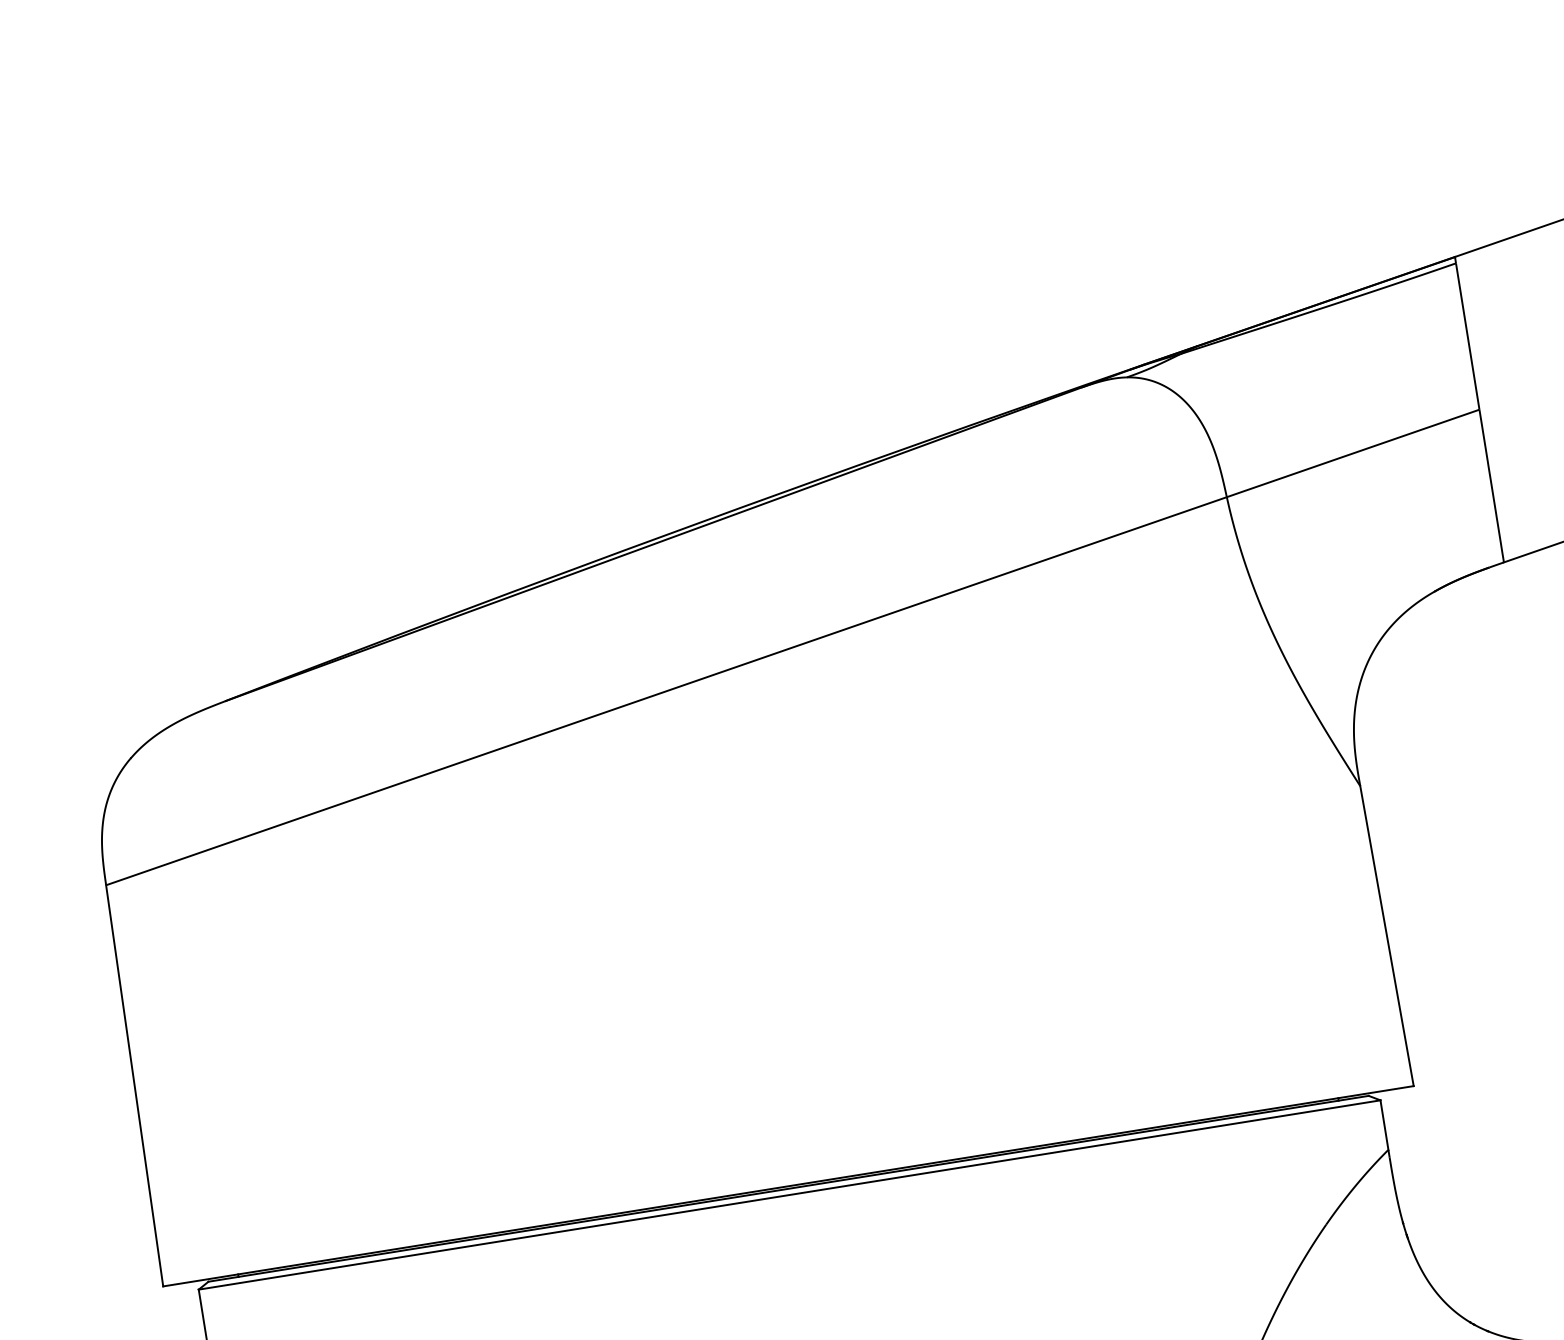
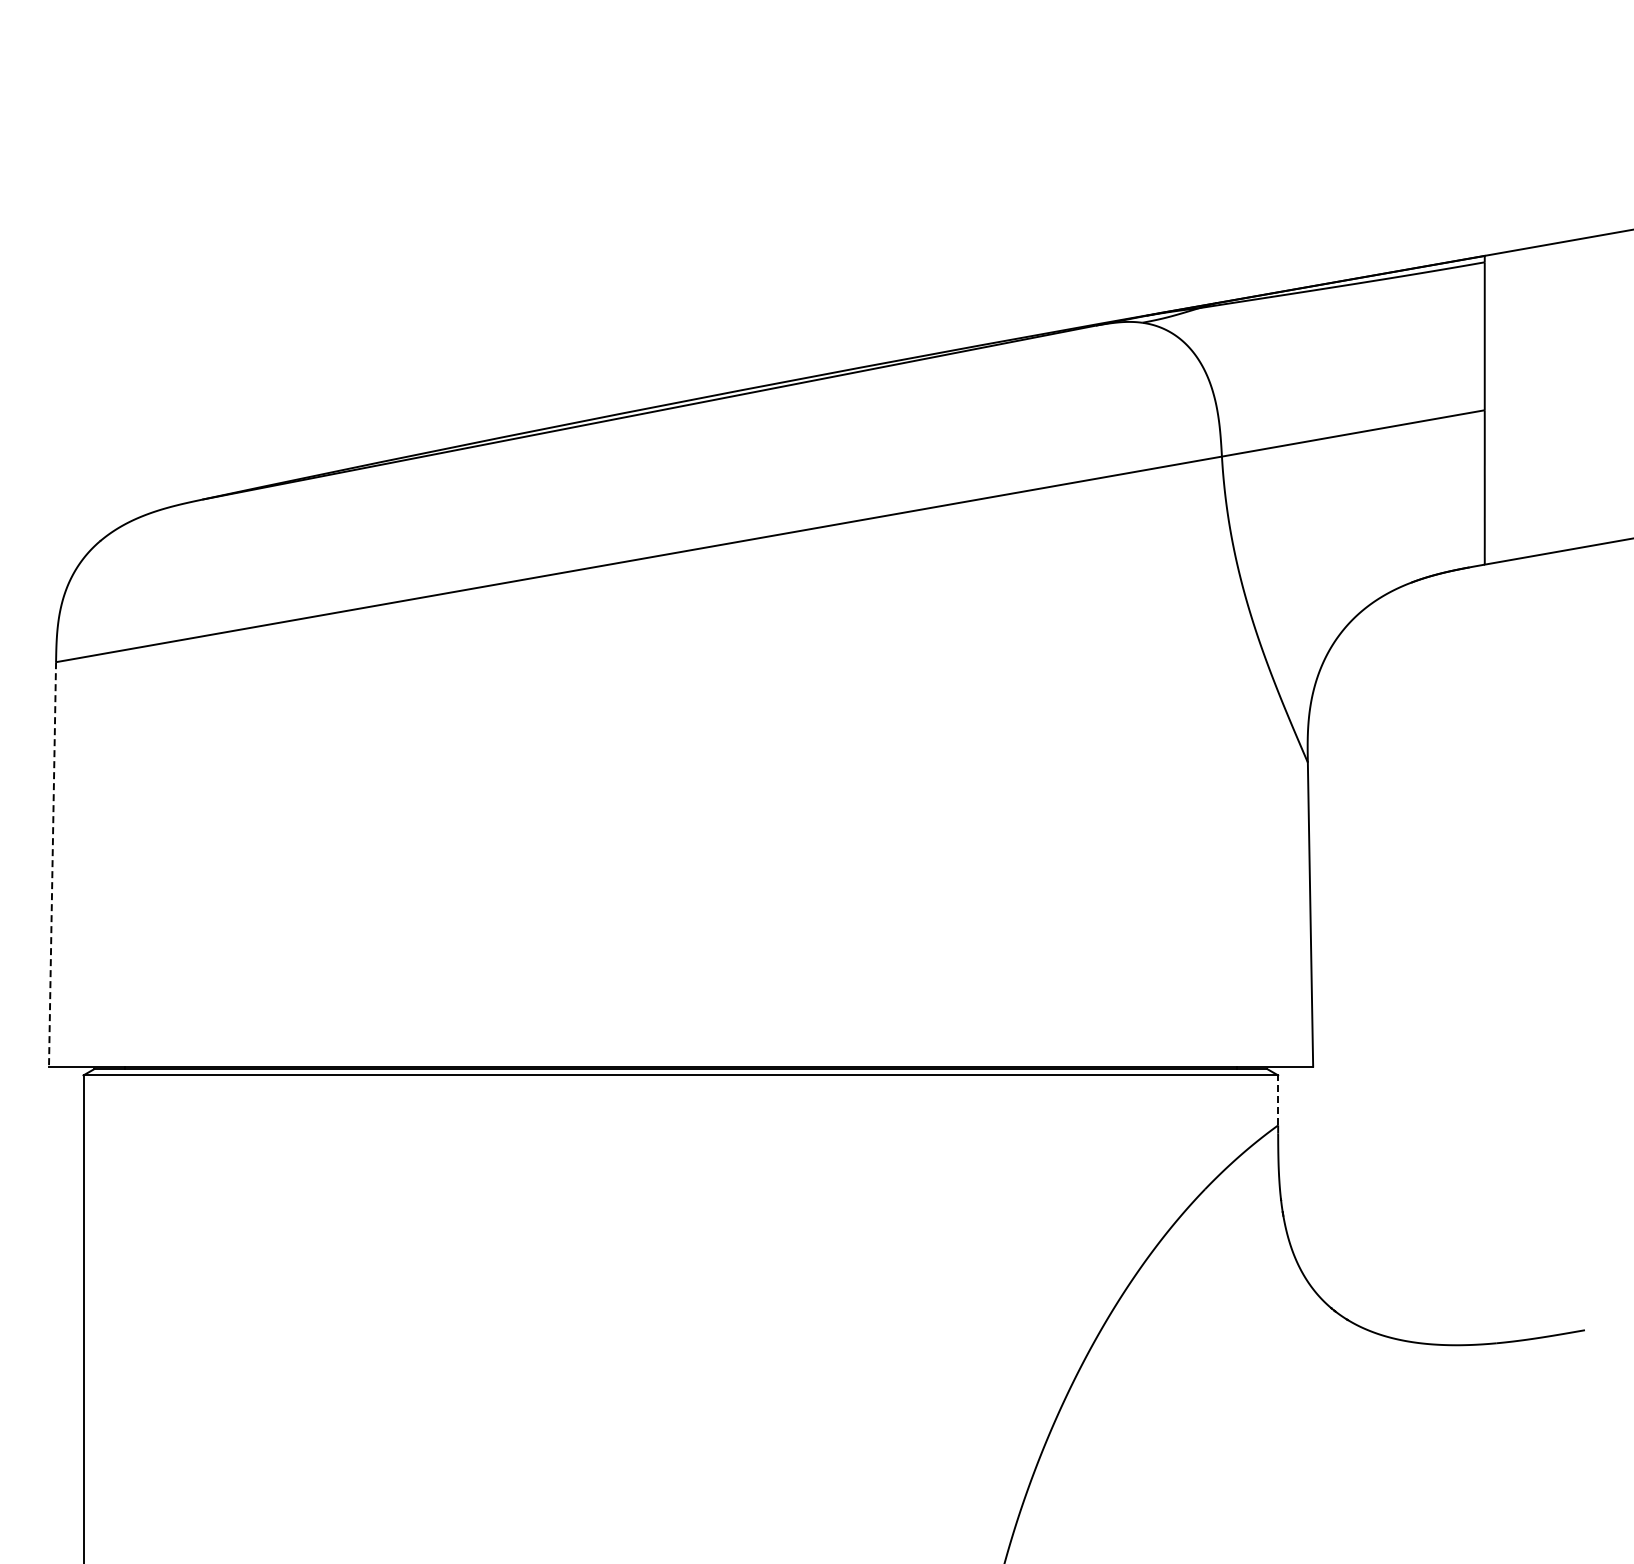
line: (134, 1085) -> (52, 864), solid -> dashed
line: (1384, 1124) -> (1278, 1099), solid -> dashed

